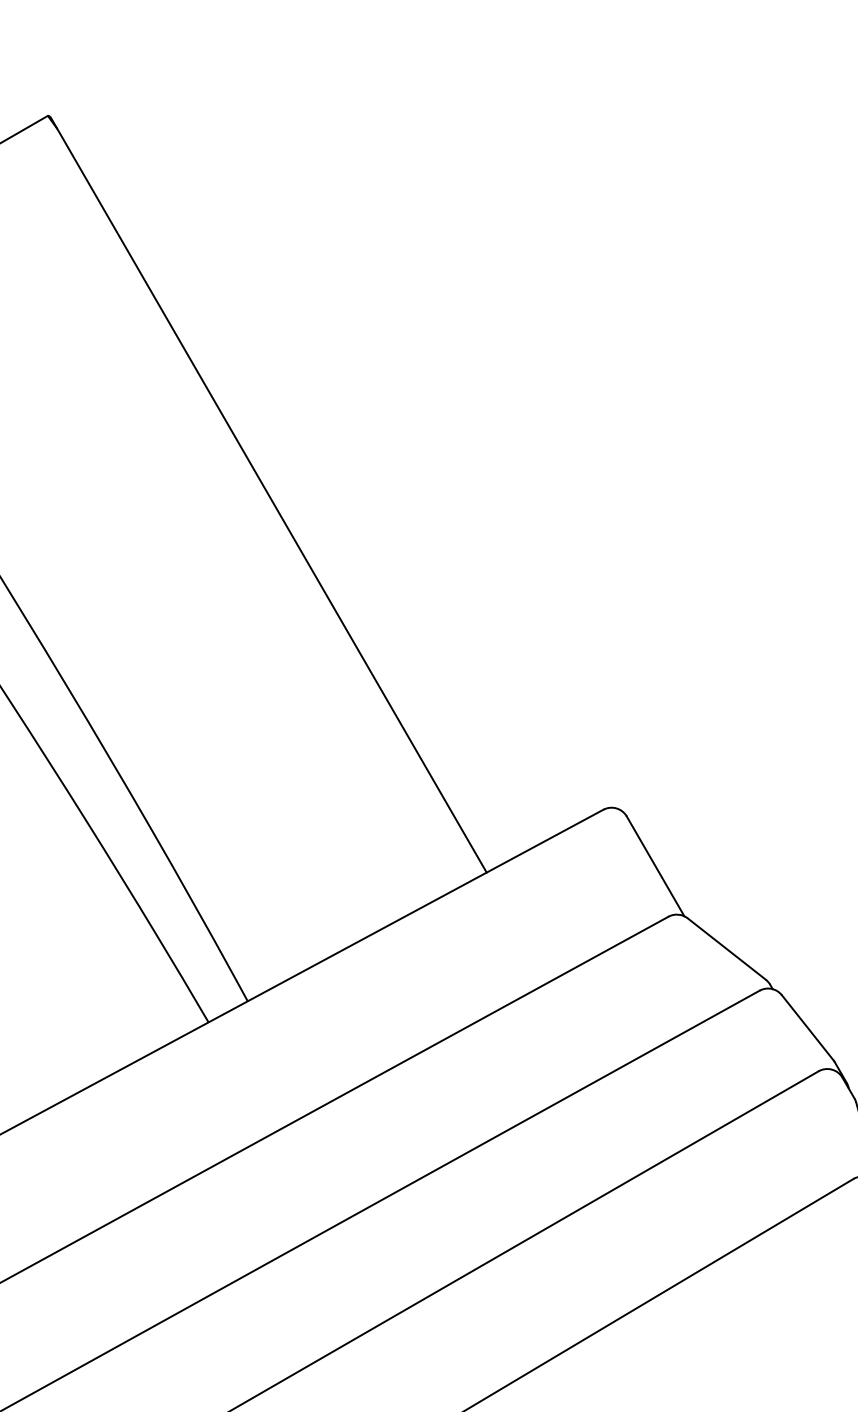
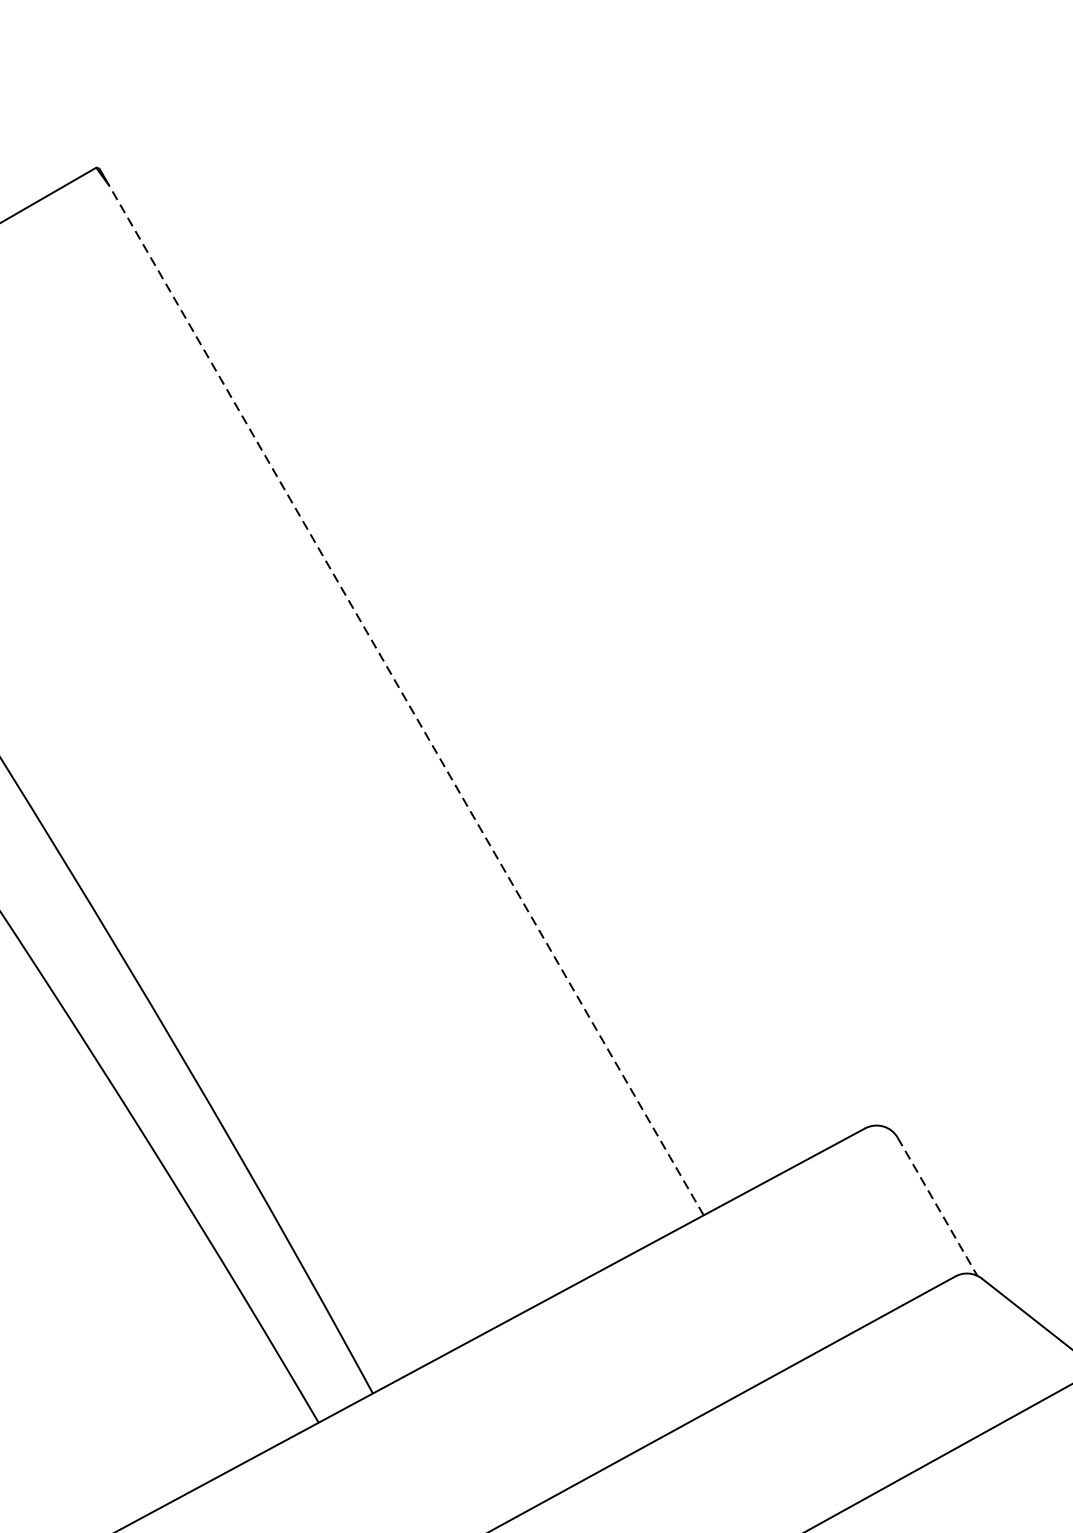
line: (271, 500) -> (405, 700), solid -> dashed
line: (655, 866) -> (937, 1206), solid -> dashed

